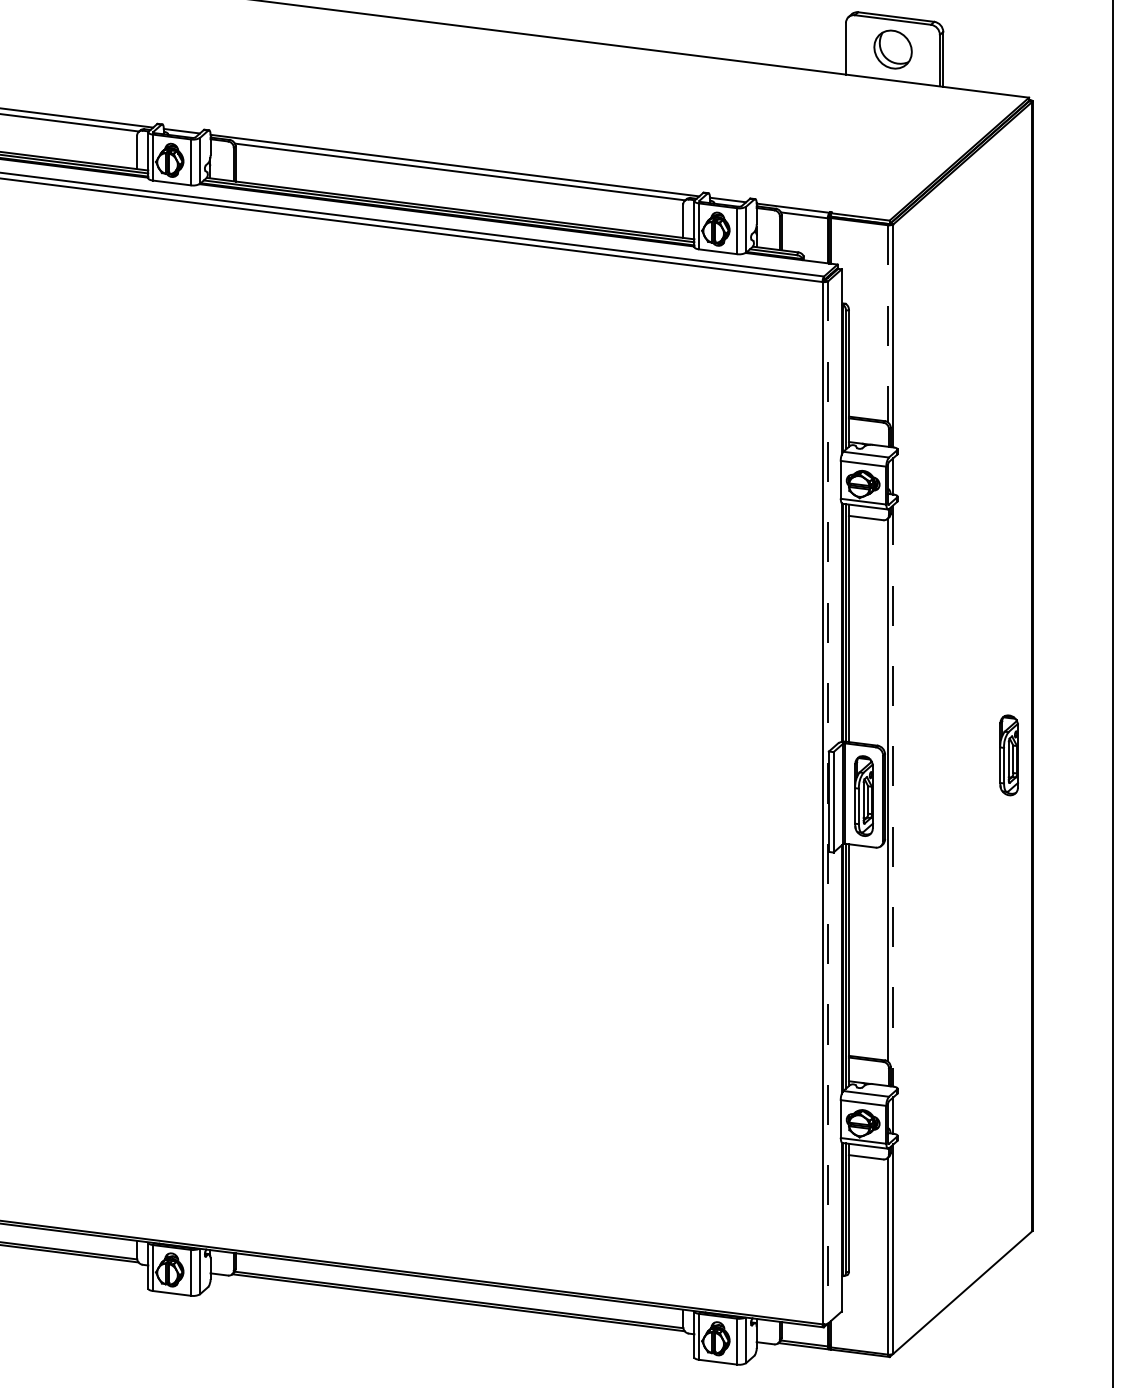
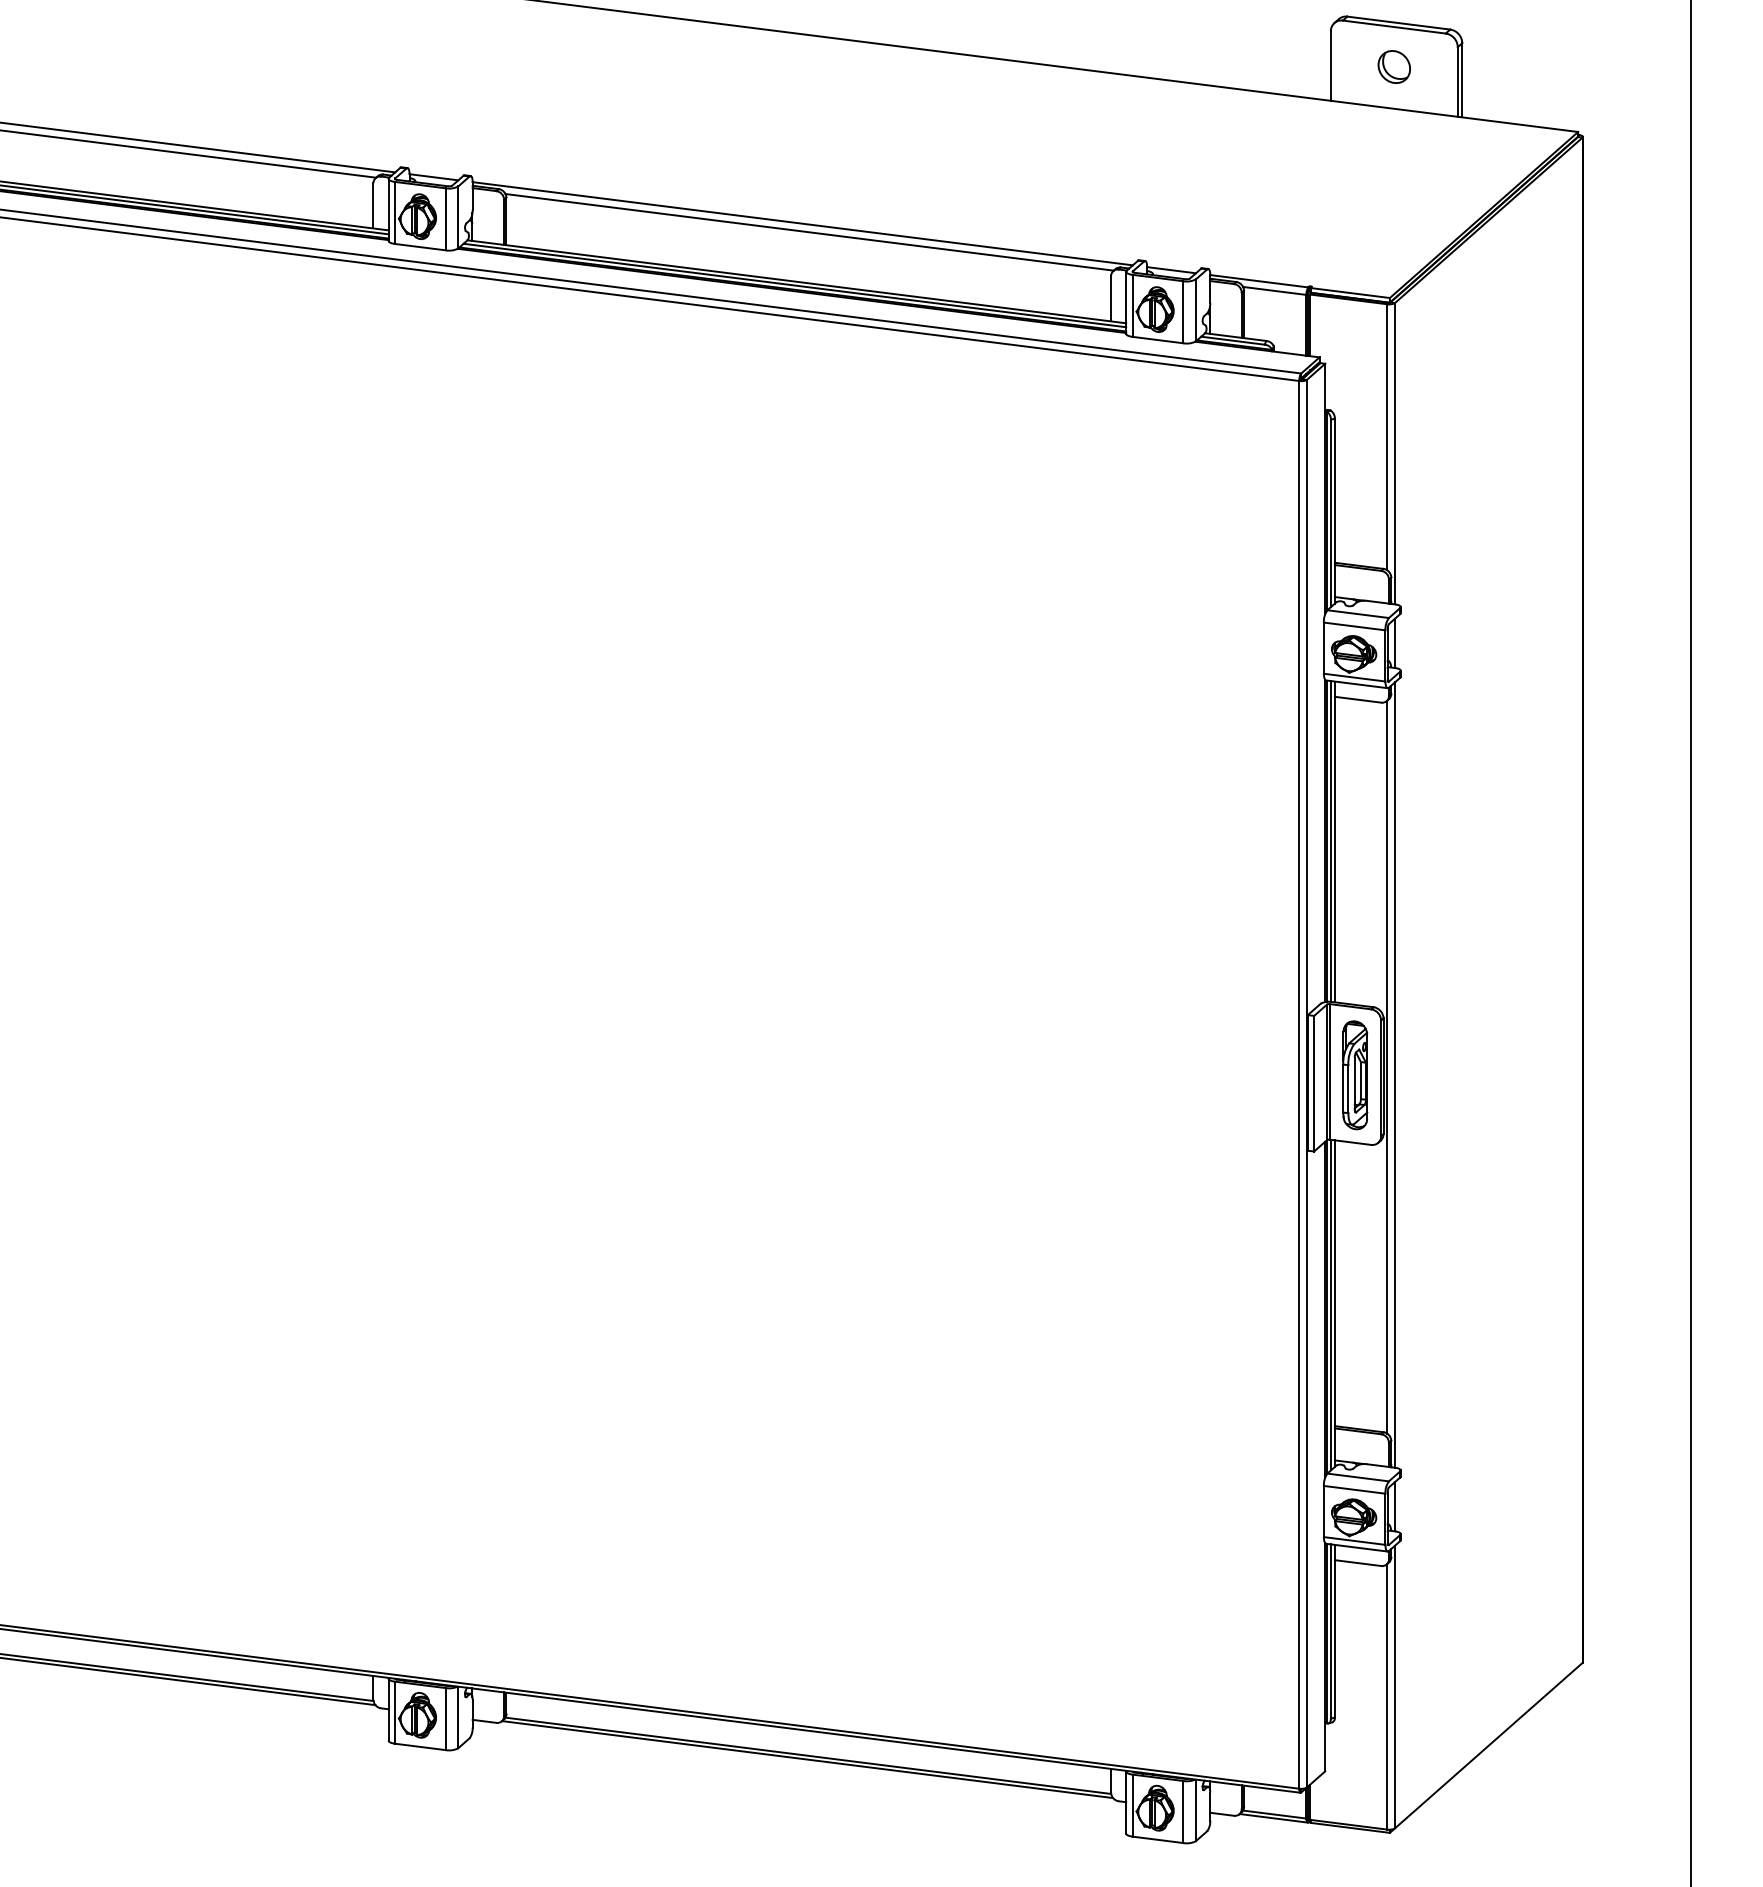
part: (892, 49) -> (1393, 66), size x0.62
line: (887, 323) -> (1387, 437), dashed -> solid
part: (1009, 755) -> (1551, 1020), removed
line: (893, 796) -> (1394, 1075), dashed -> solid
line: (827, 802) -> (1306, 1083), dashed -> solid

